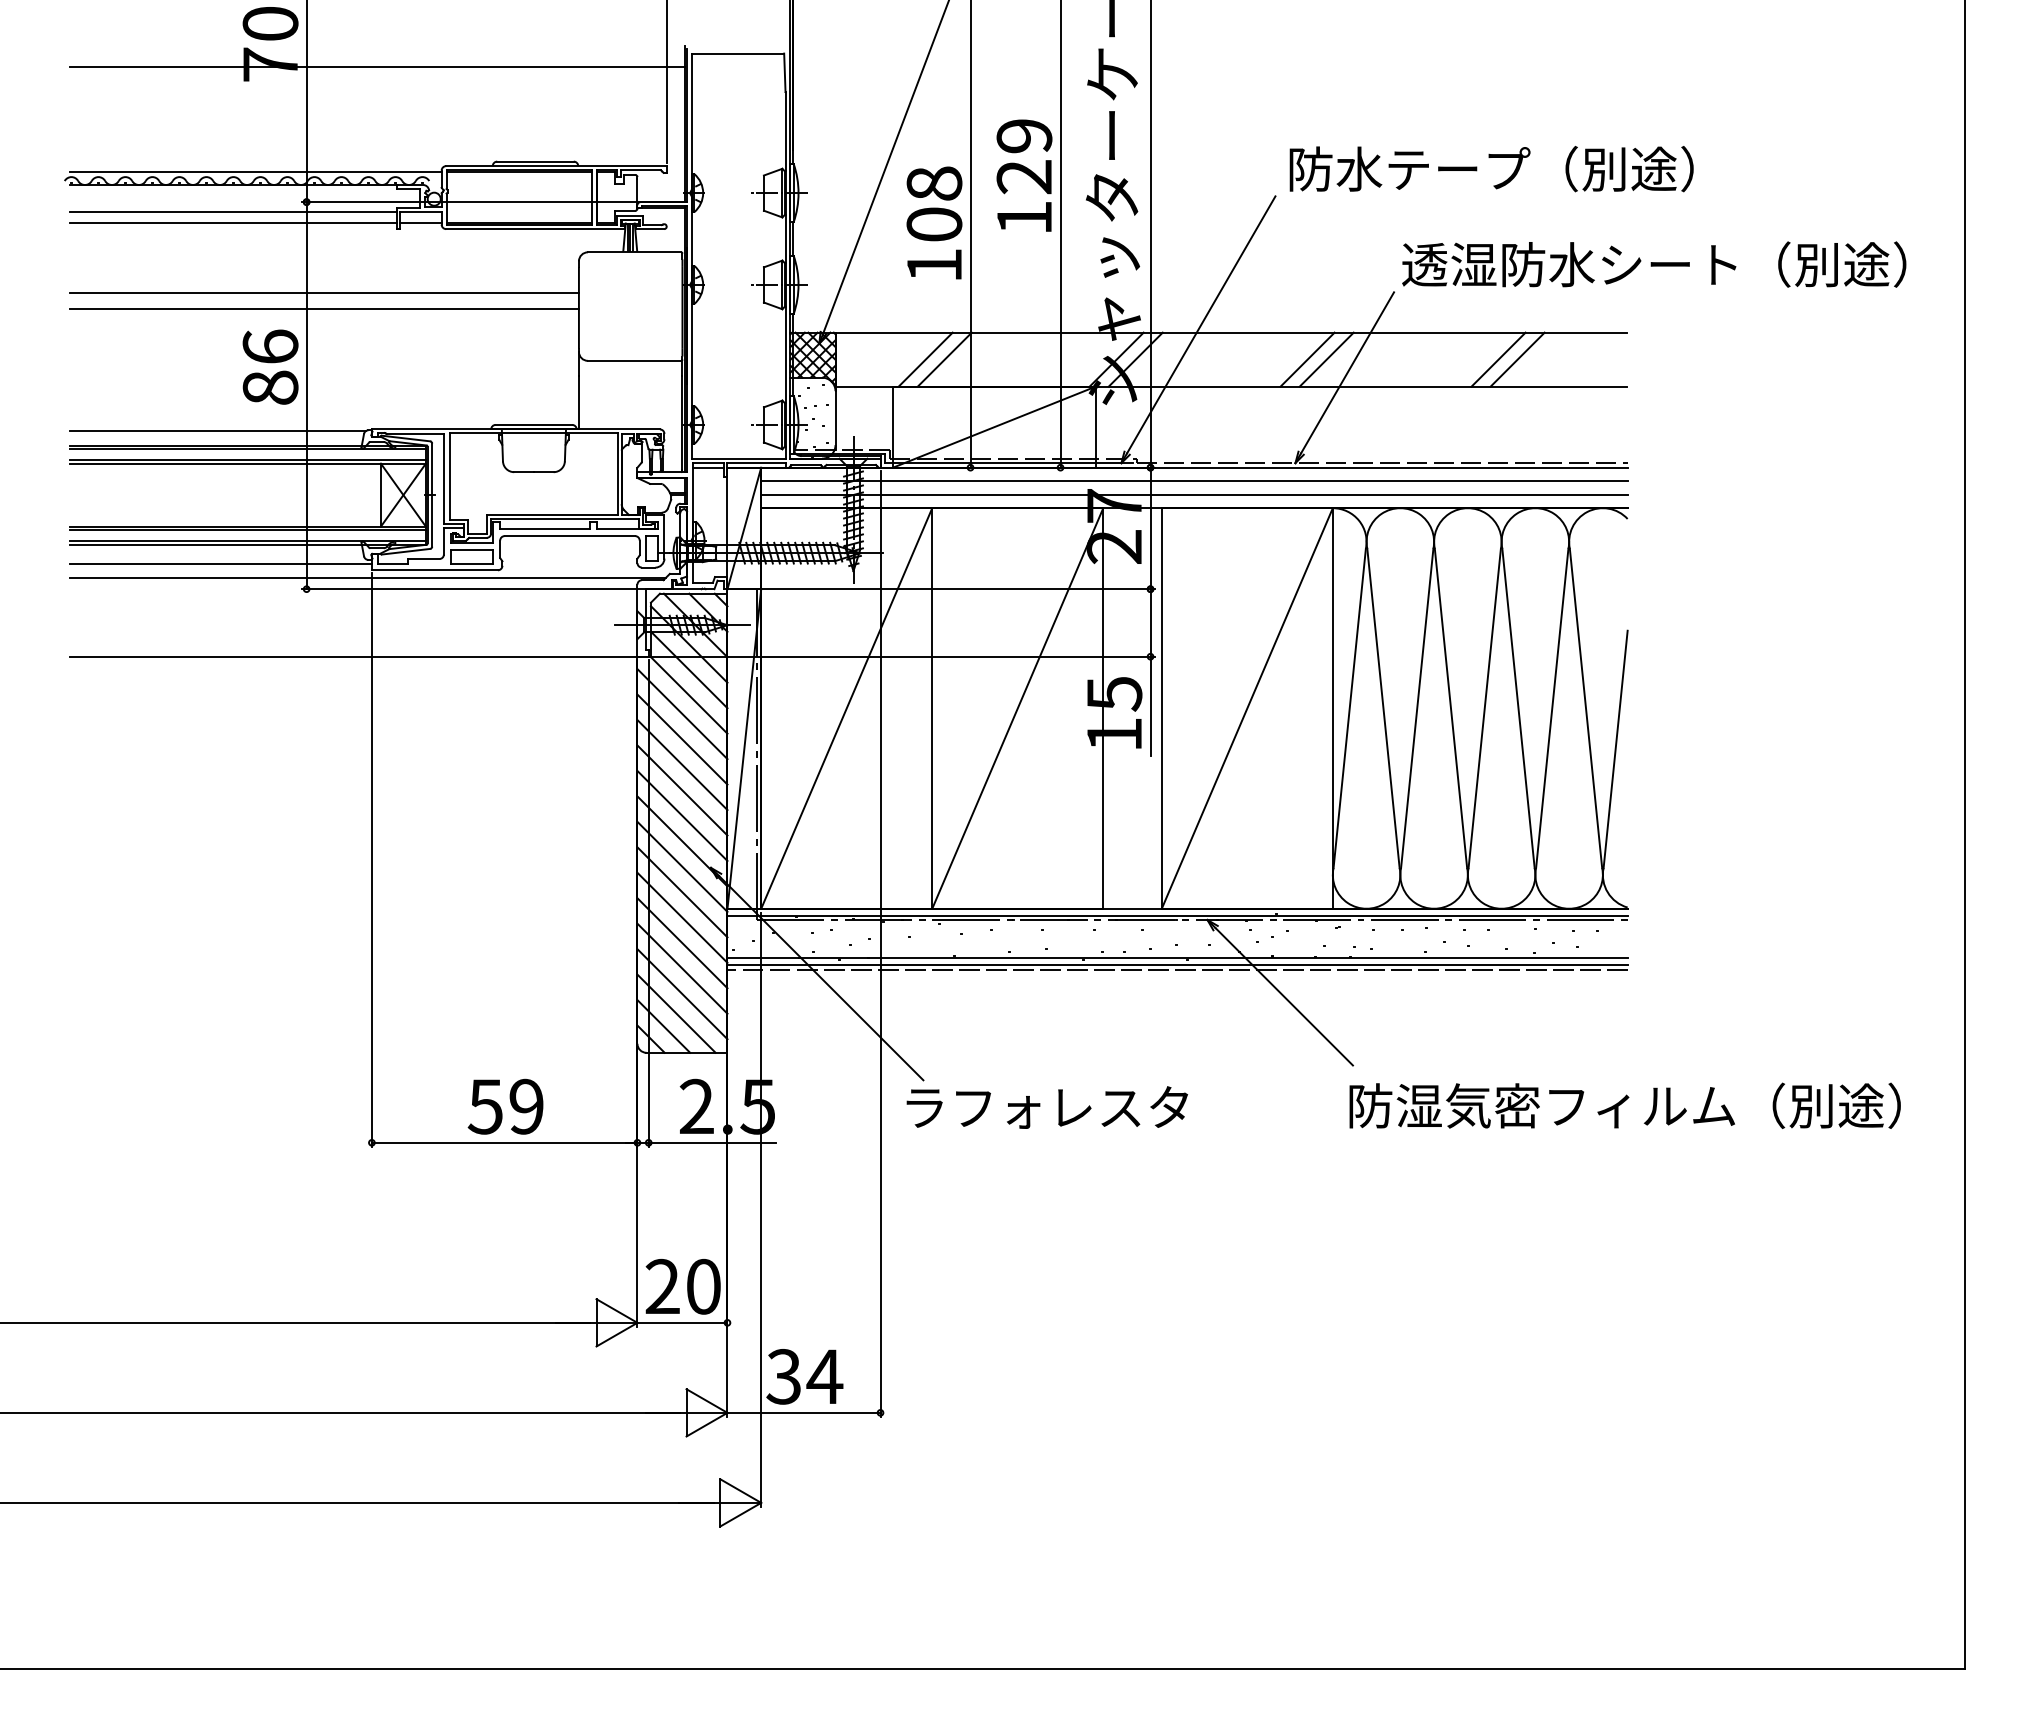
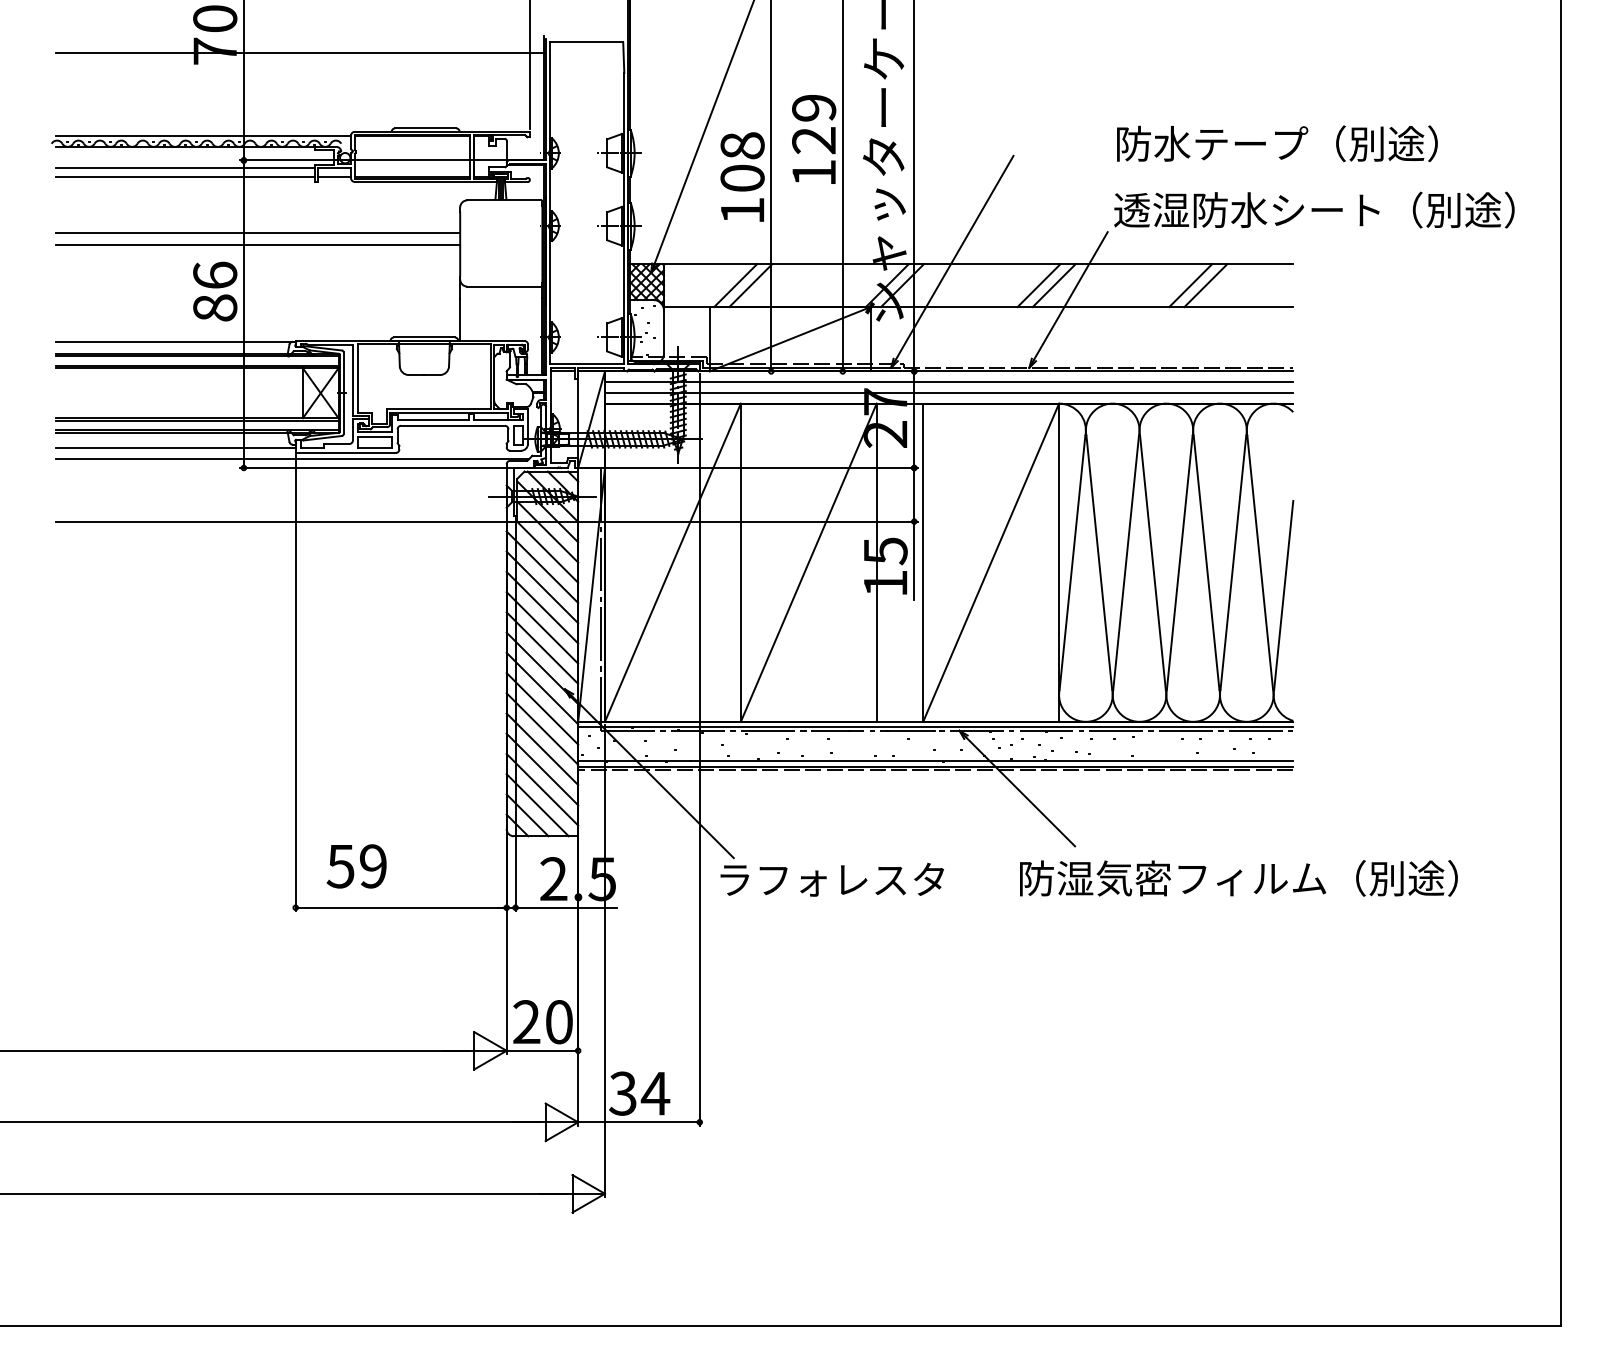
text: (1491, 169) -> (1277, 144), moved
text: (1624, 1105) -> (1238, 878), moved
text: (505, 1106) -> (356, 866), moved

